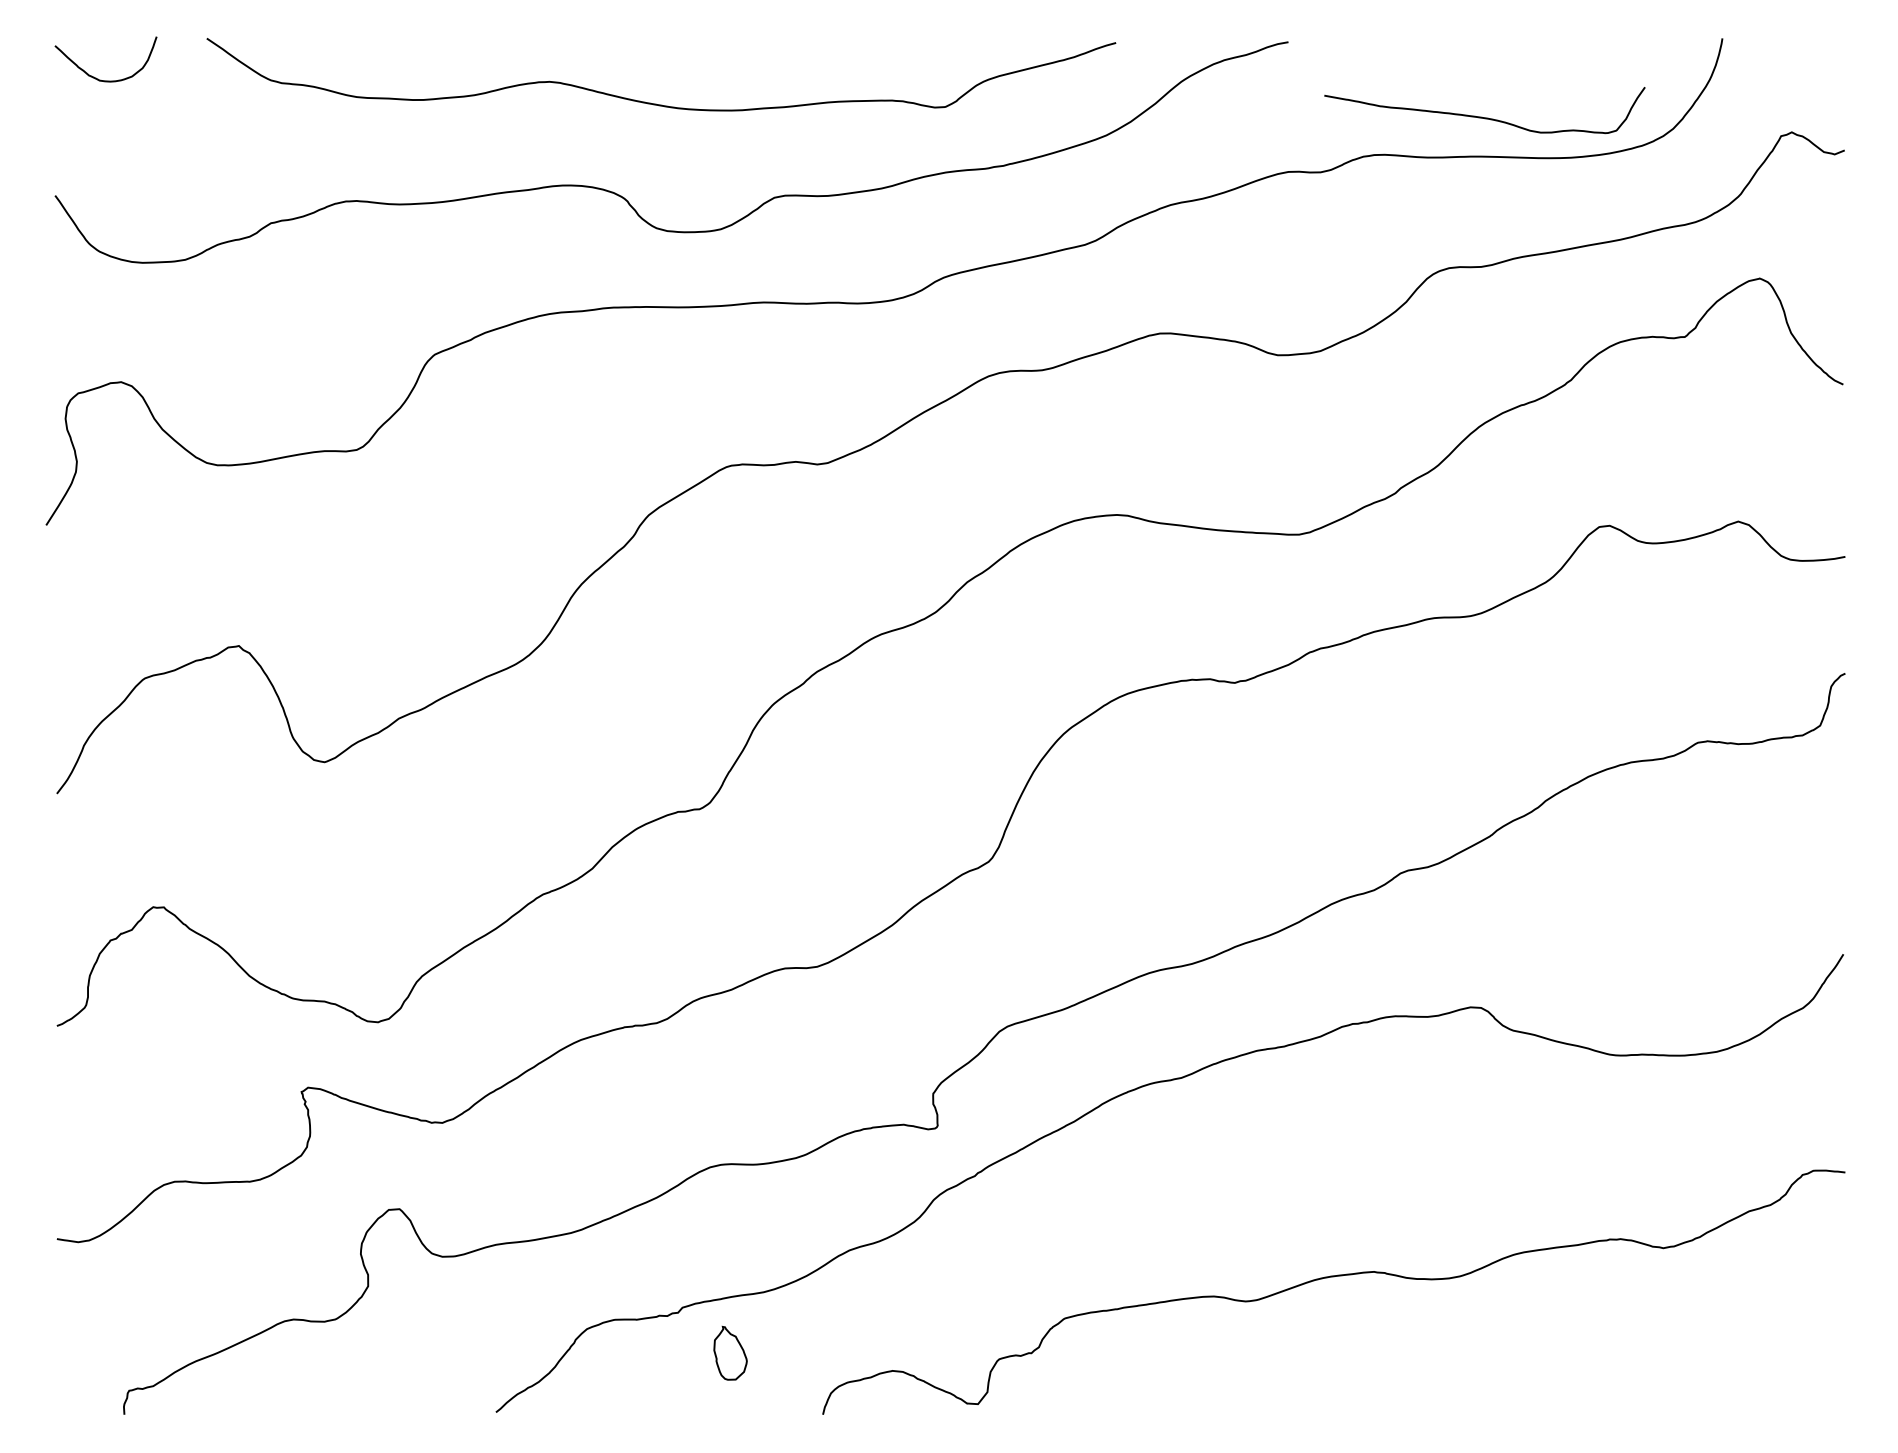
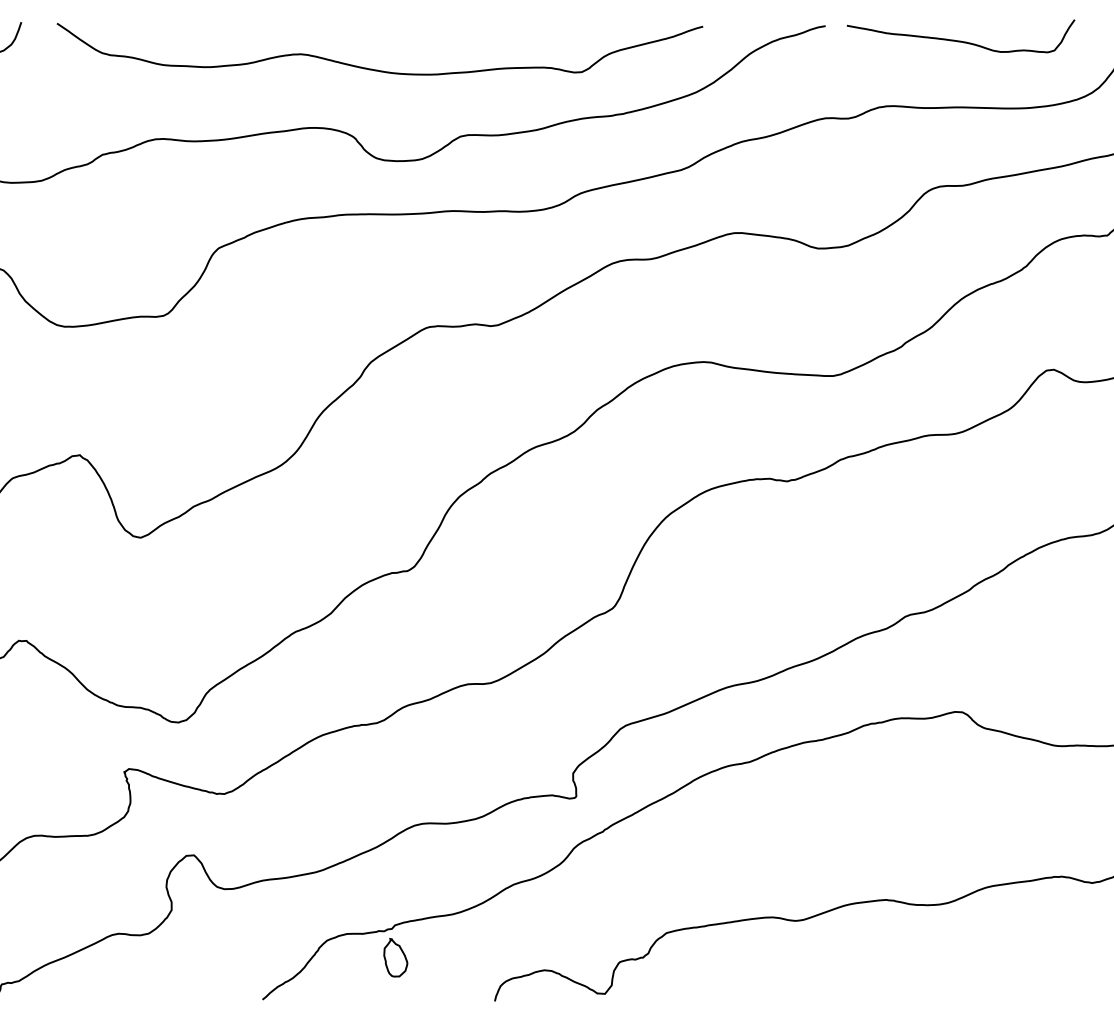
curve: (1481, 116) -> (958, 40), moved
part: (730, 1352) -> (395, 957), moved

